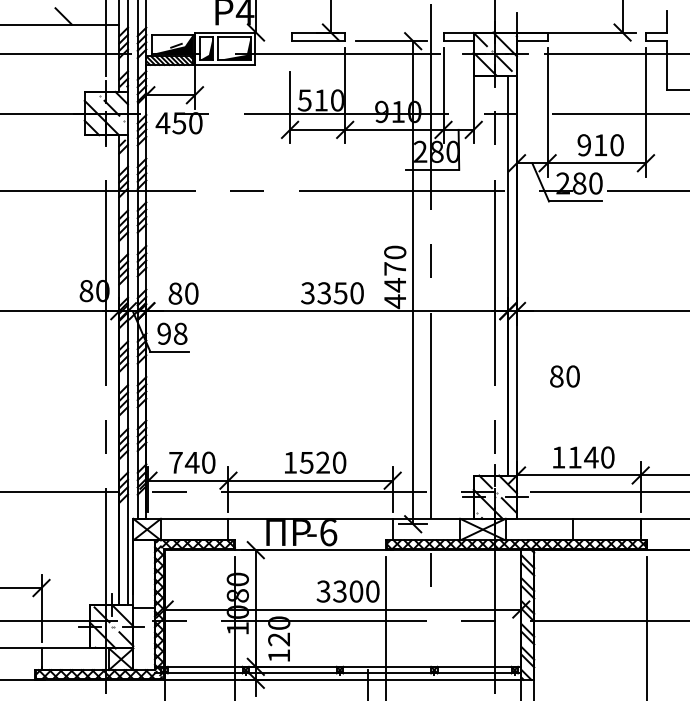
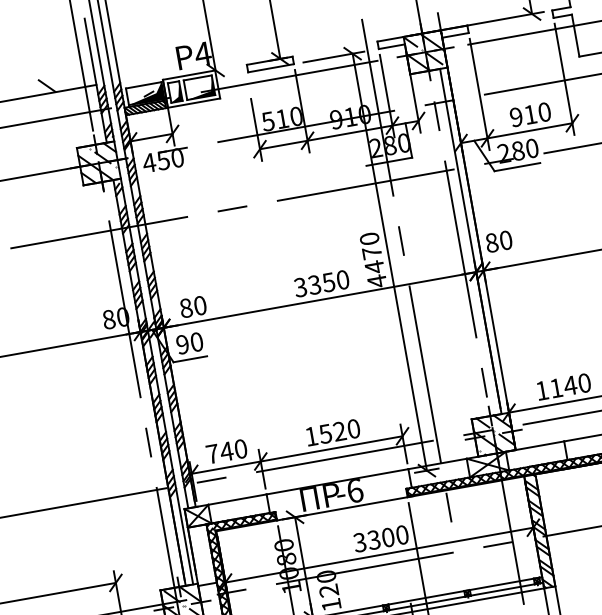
text: (180, 333) -> (196, 341), 98 -> 90
text: (564, 376) -> (498, 241), moved

